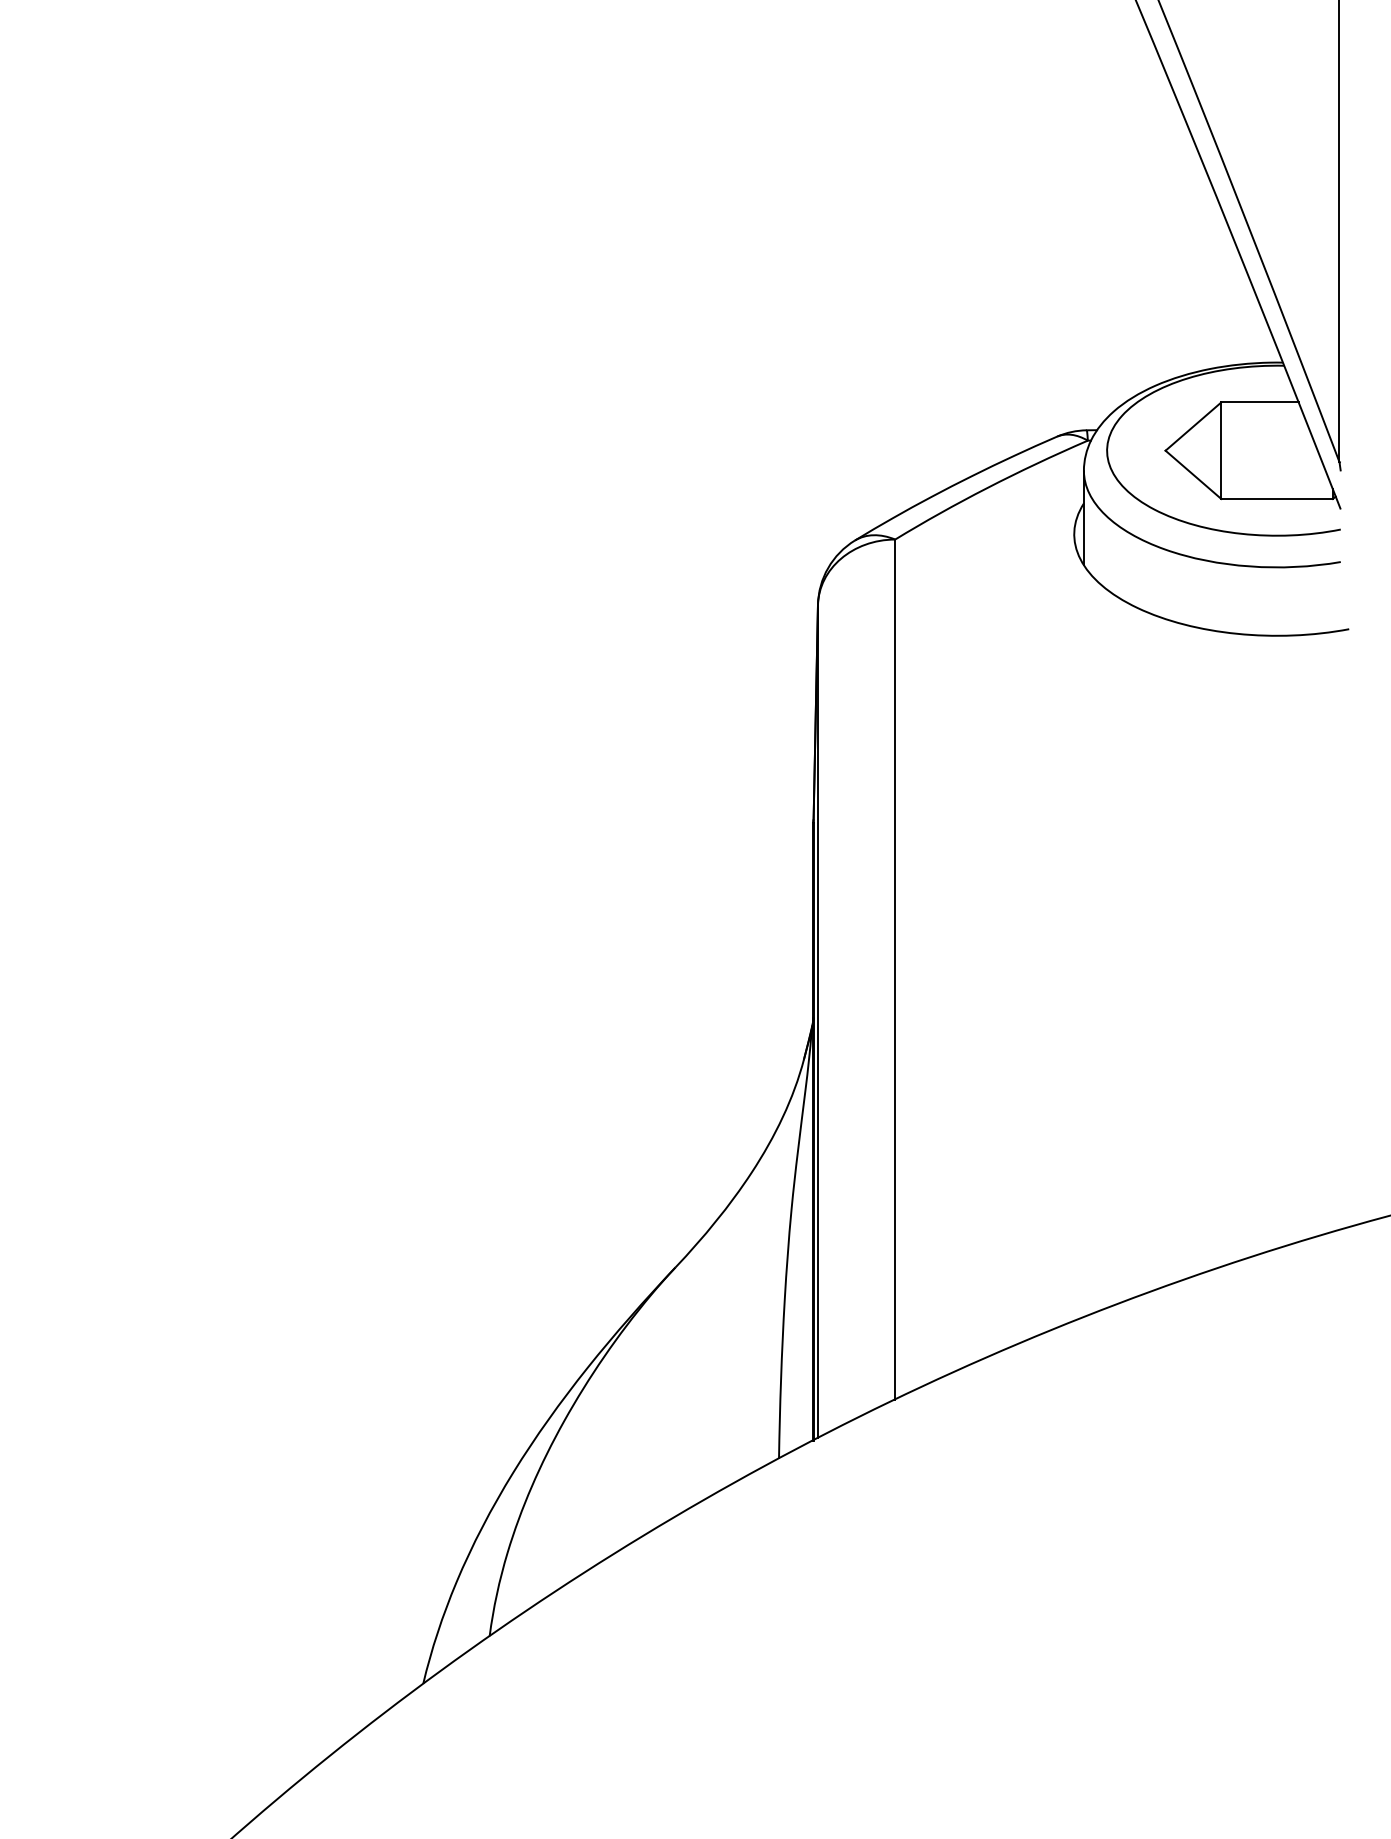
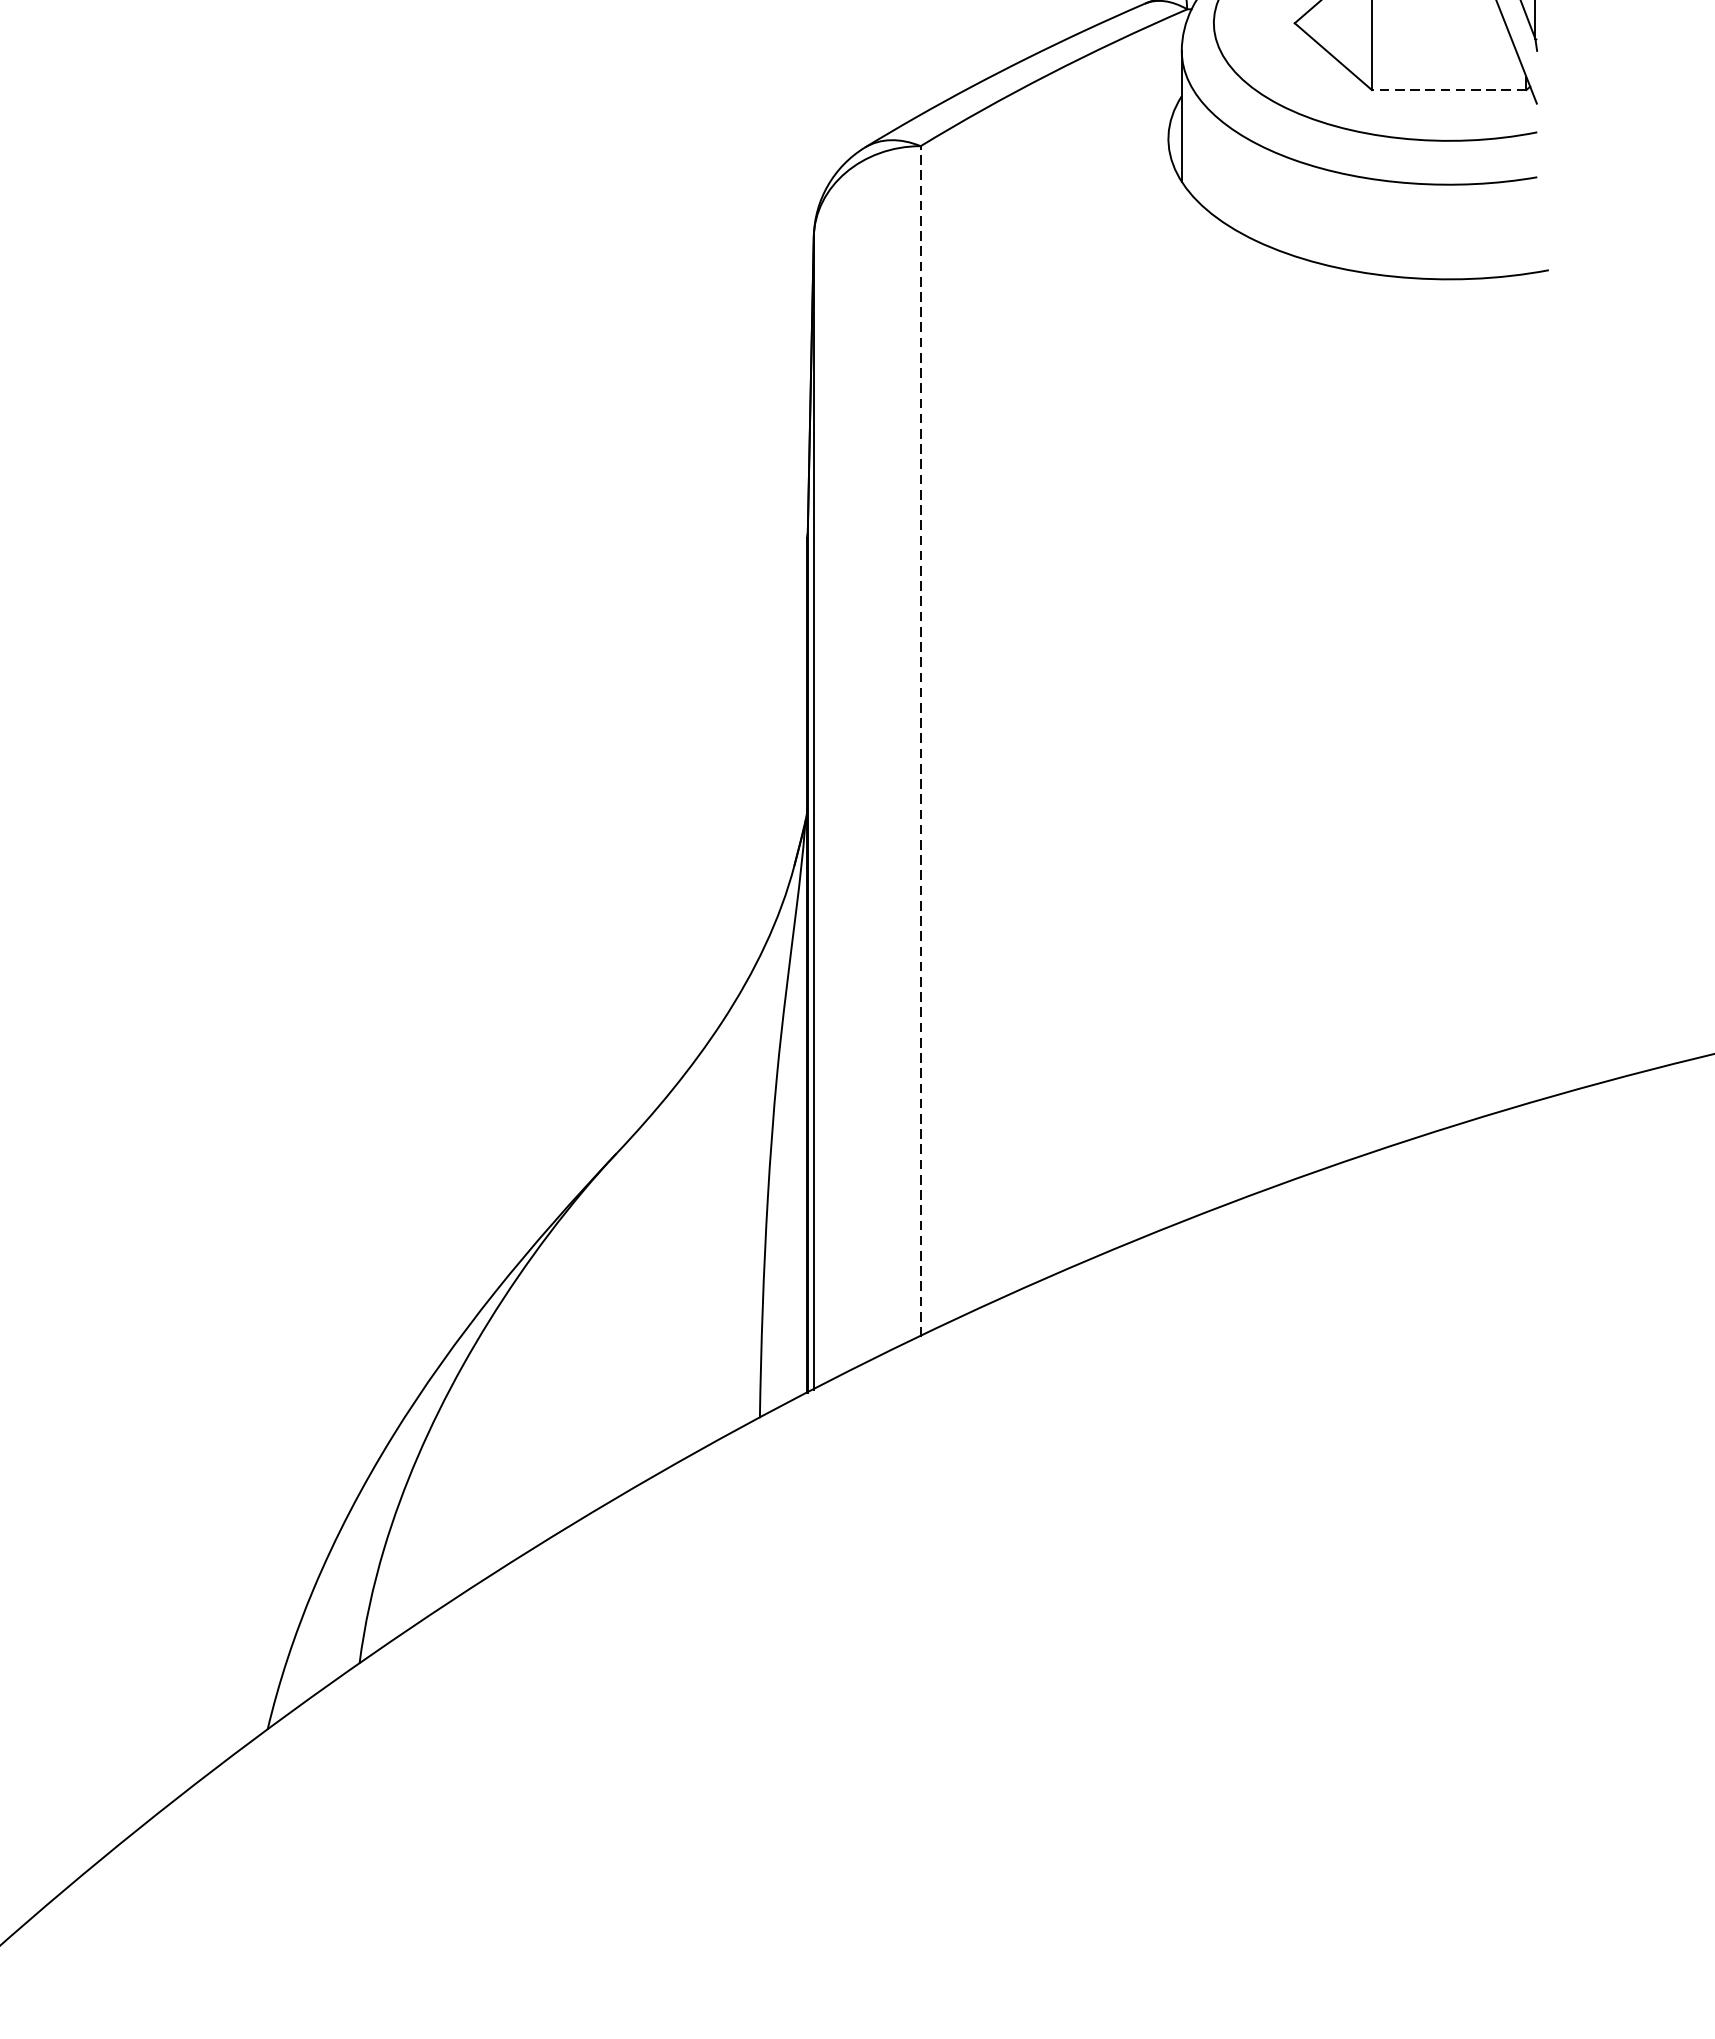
line: (1277, 499) -> (1449, 90), solid -> dashed
line: (895, 969) -> (921, 741), solid -> dashed

